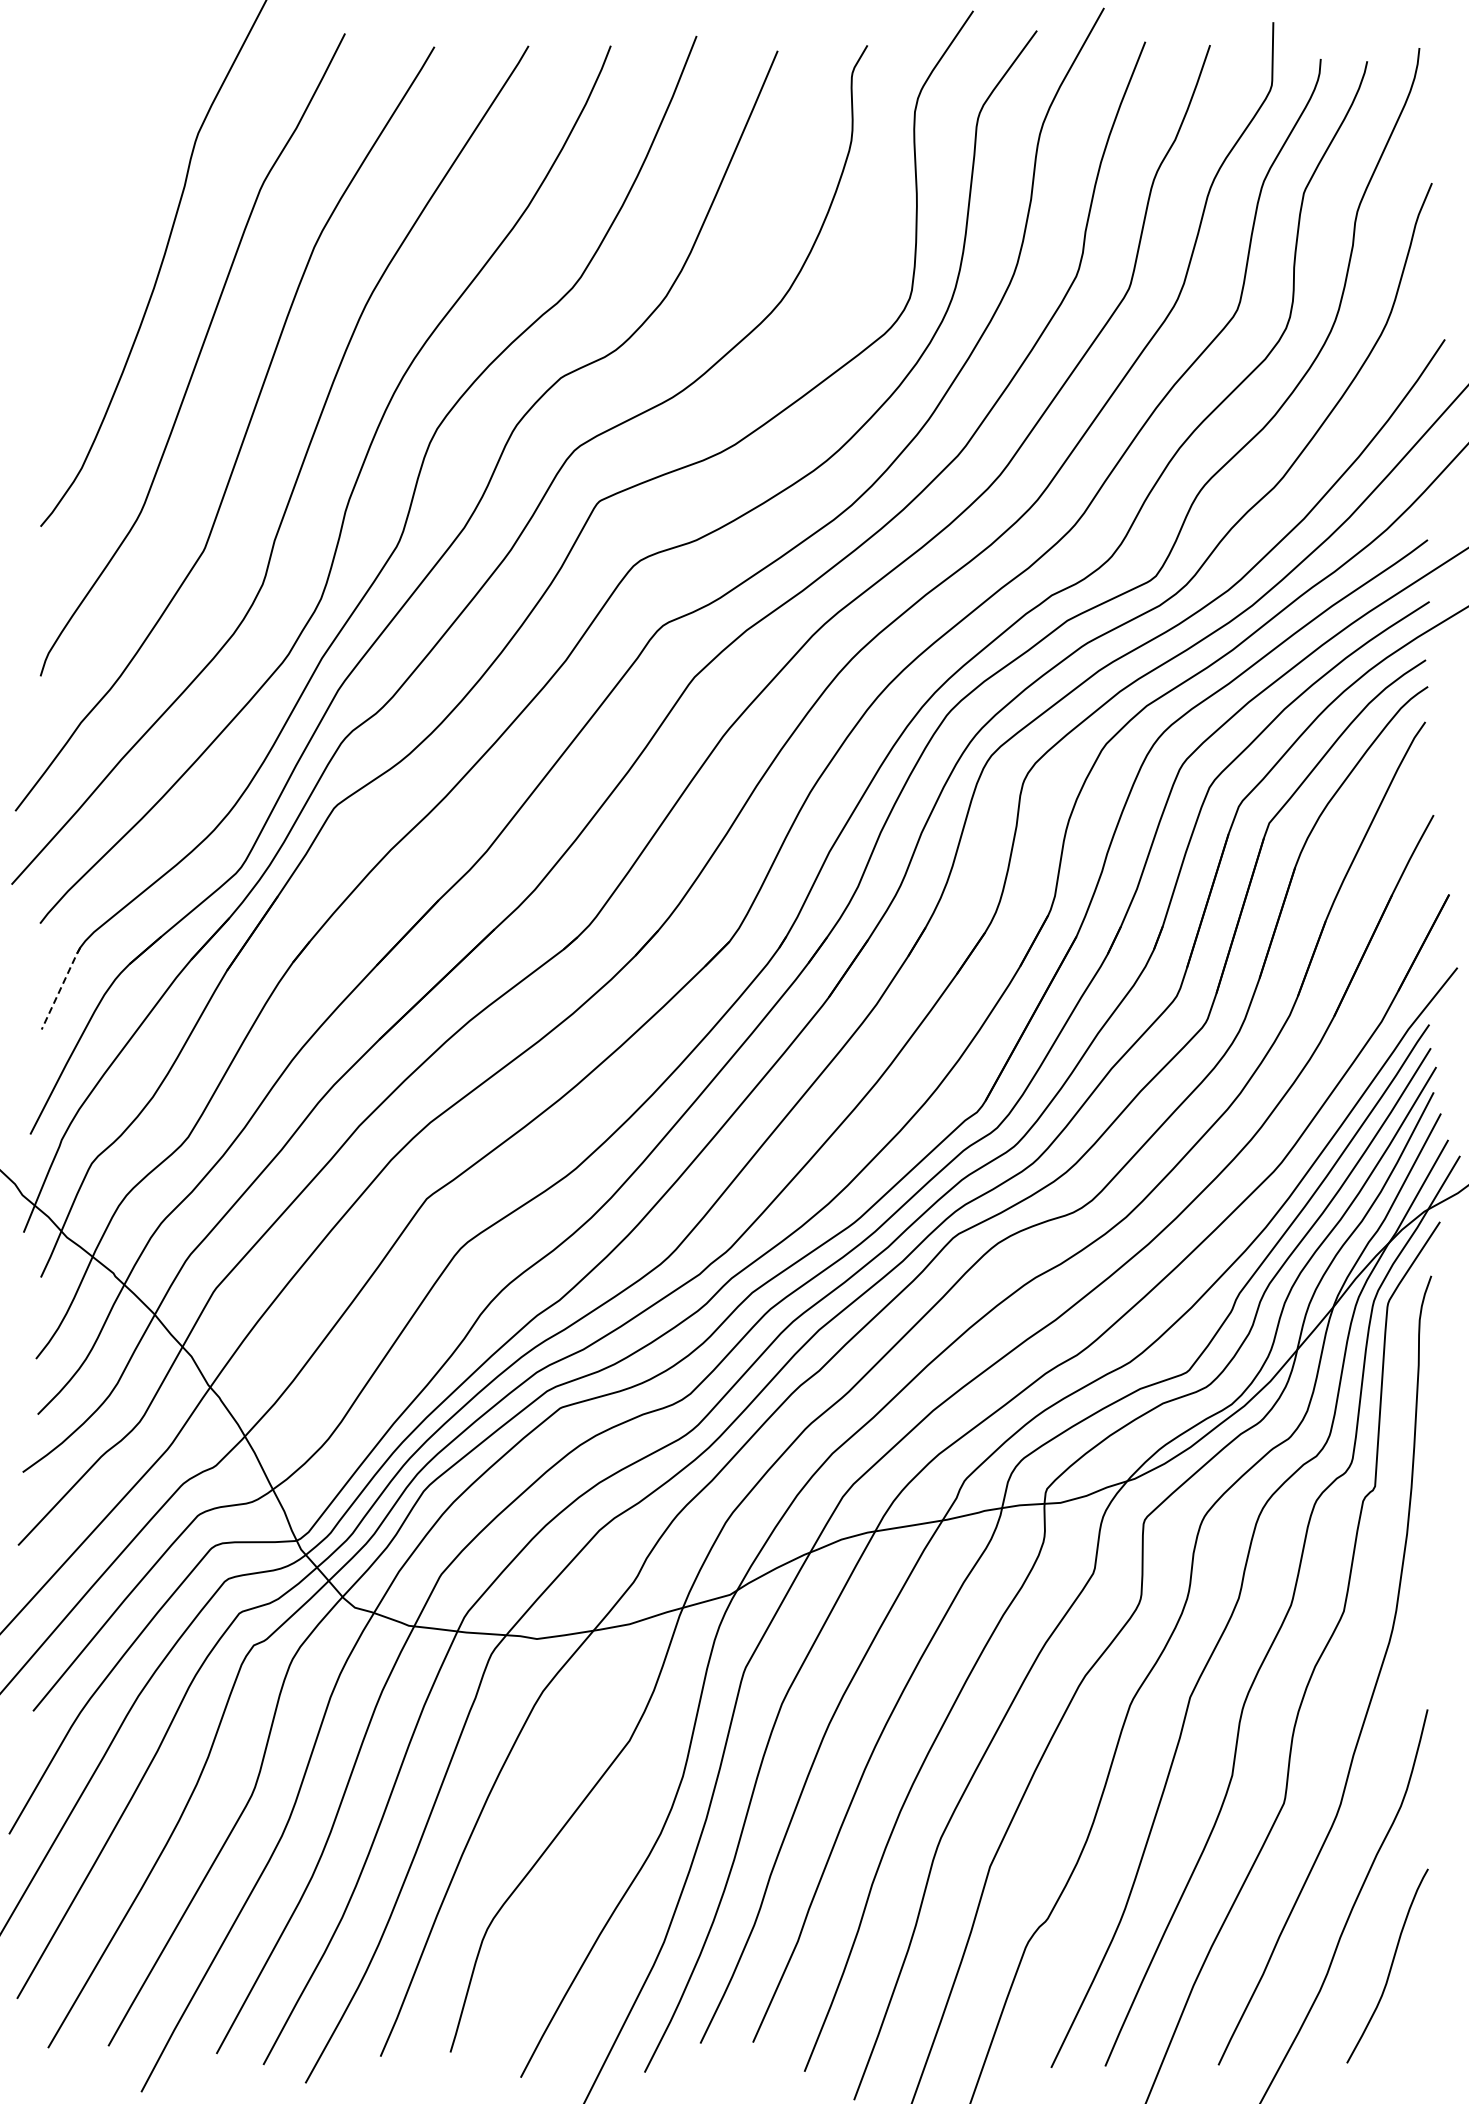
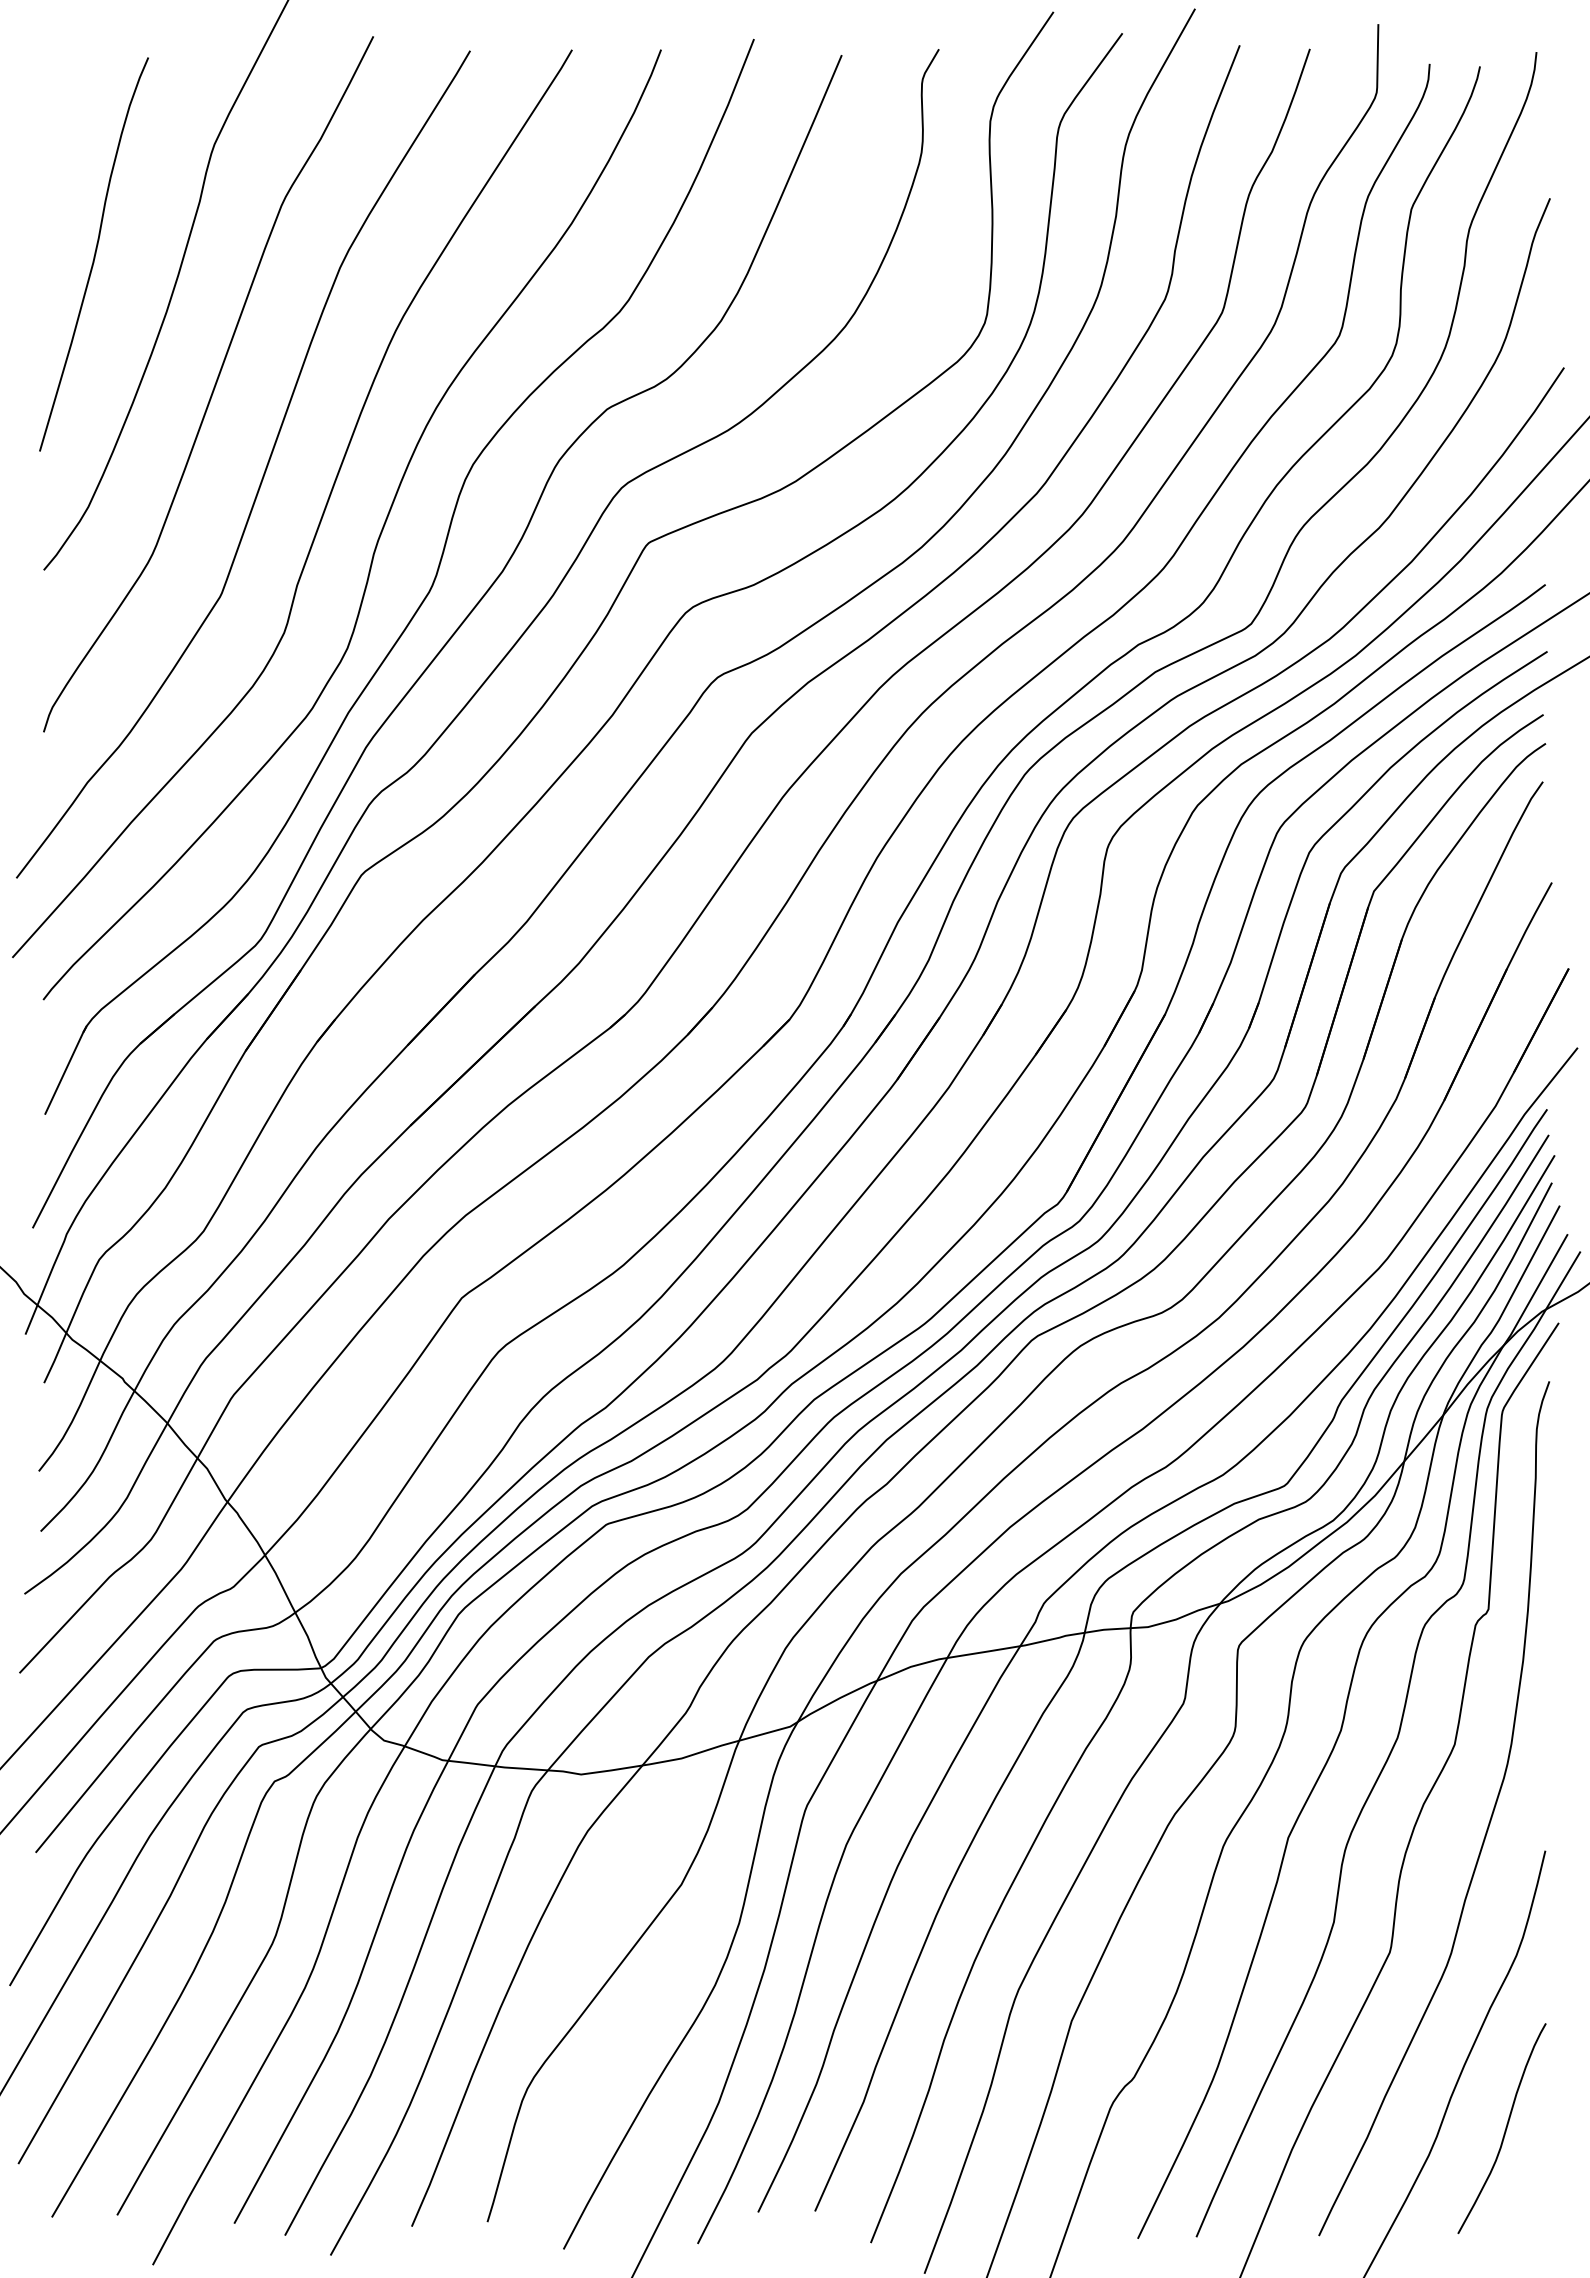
curve: (87, 234) -> (94, 253), added
line: (61, 988) -> (66, 1070), dashed -> solid

